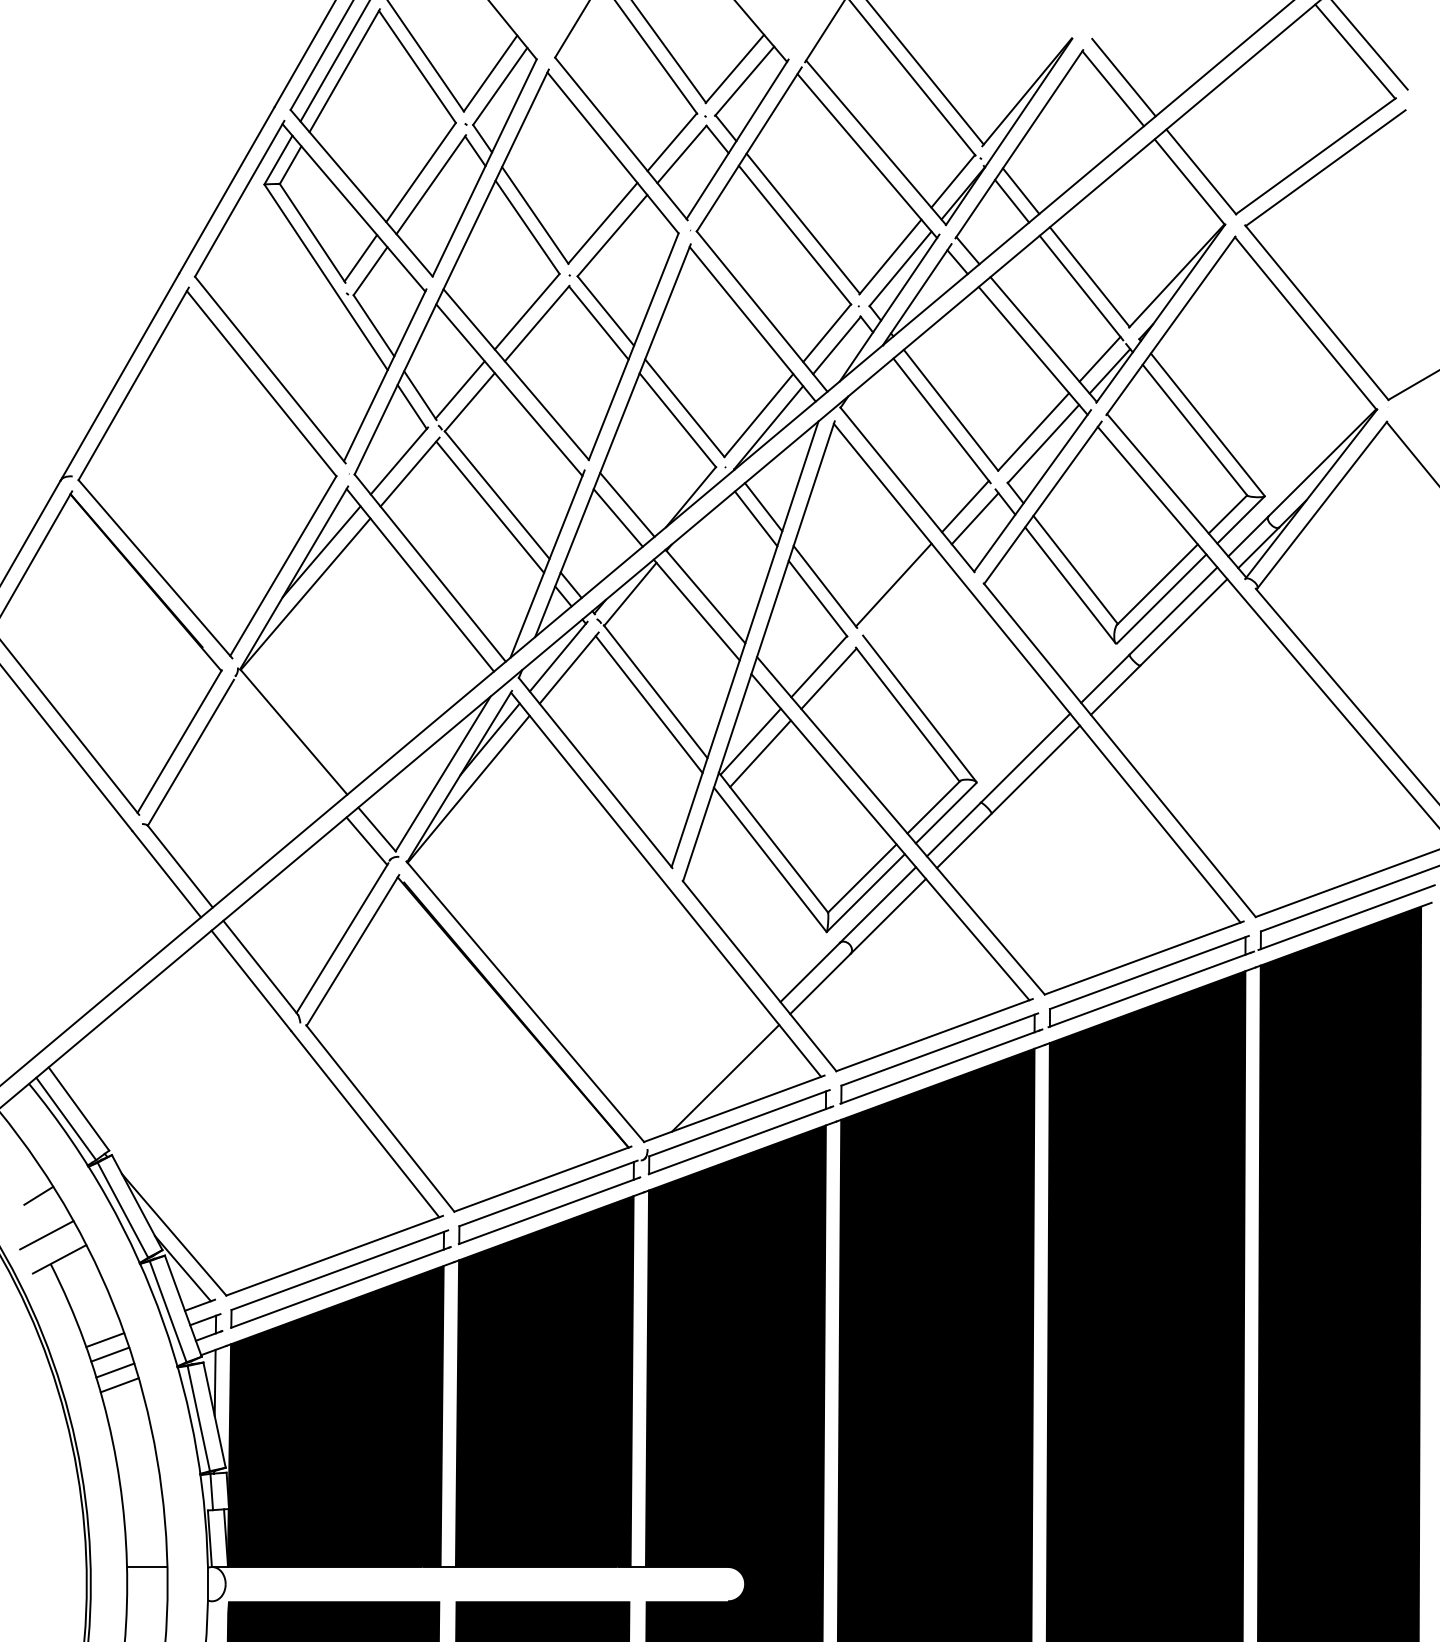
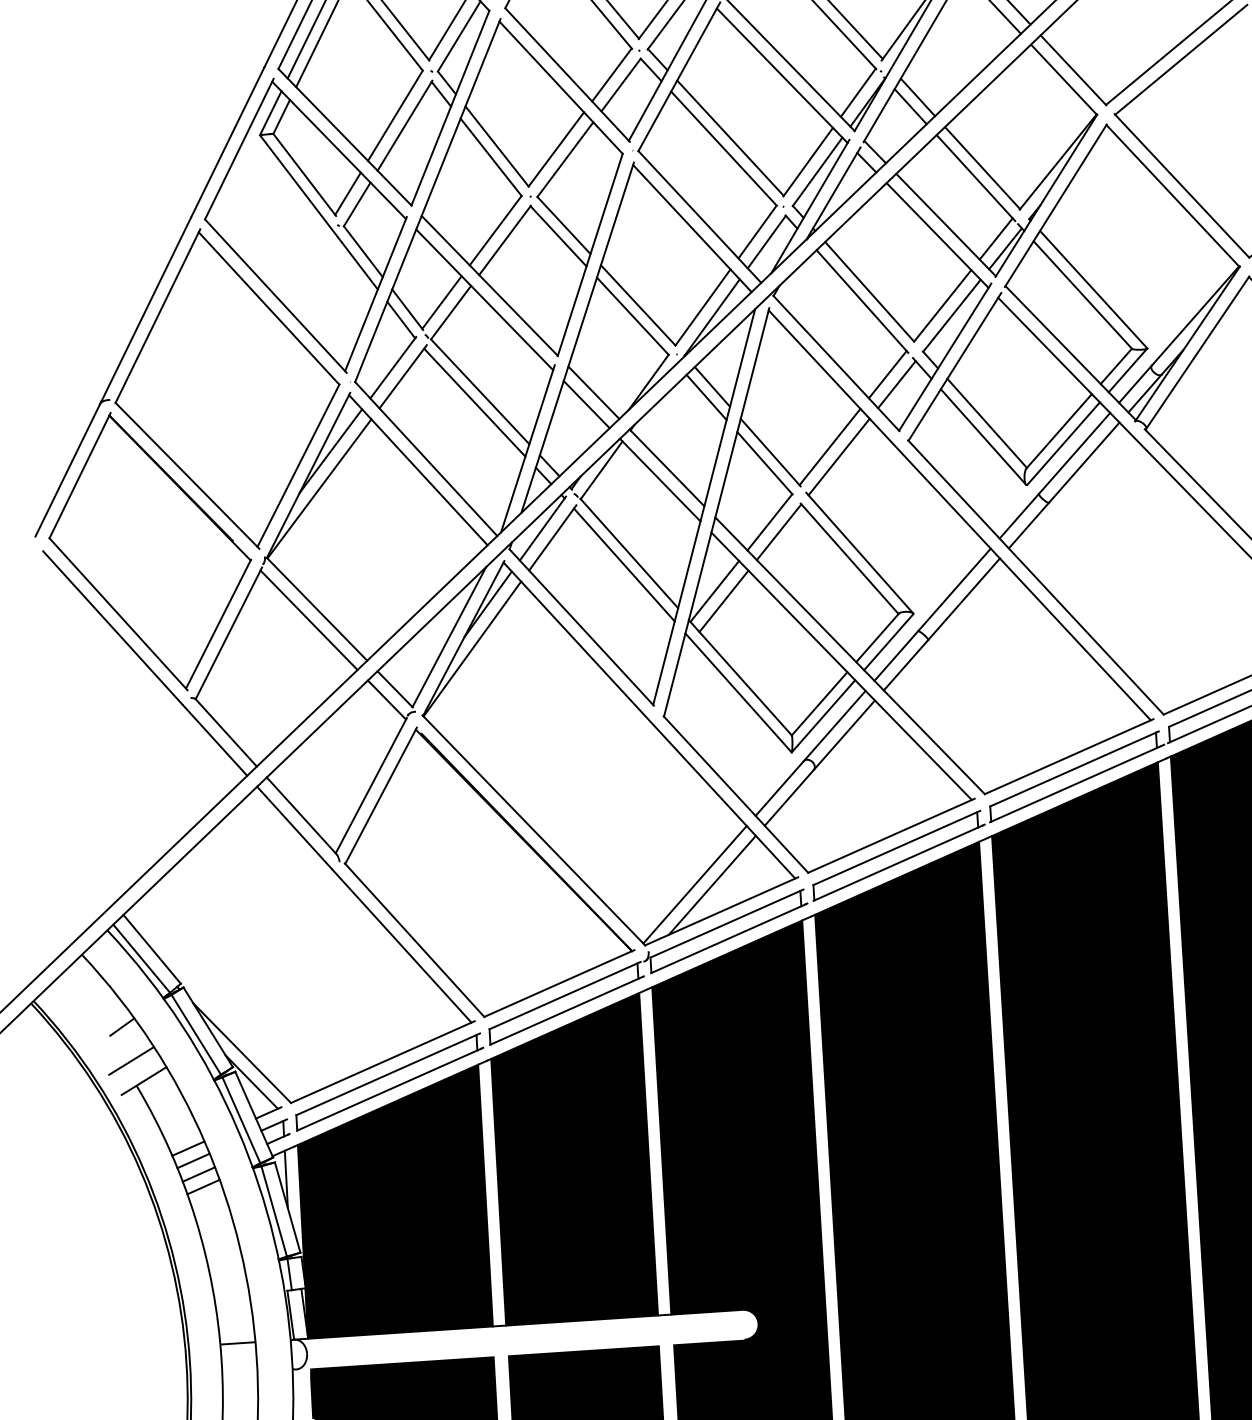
line: (903, 596) -> (839, 456), added
line: (283, 743) -> (308, 619), added
line: (705, 1075) -> (694, 884), added

